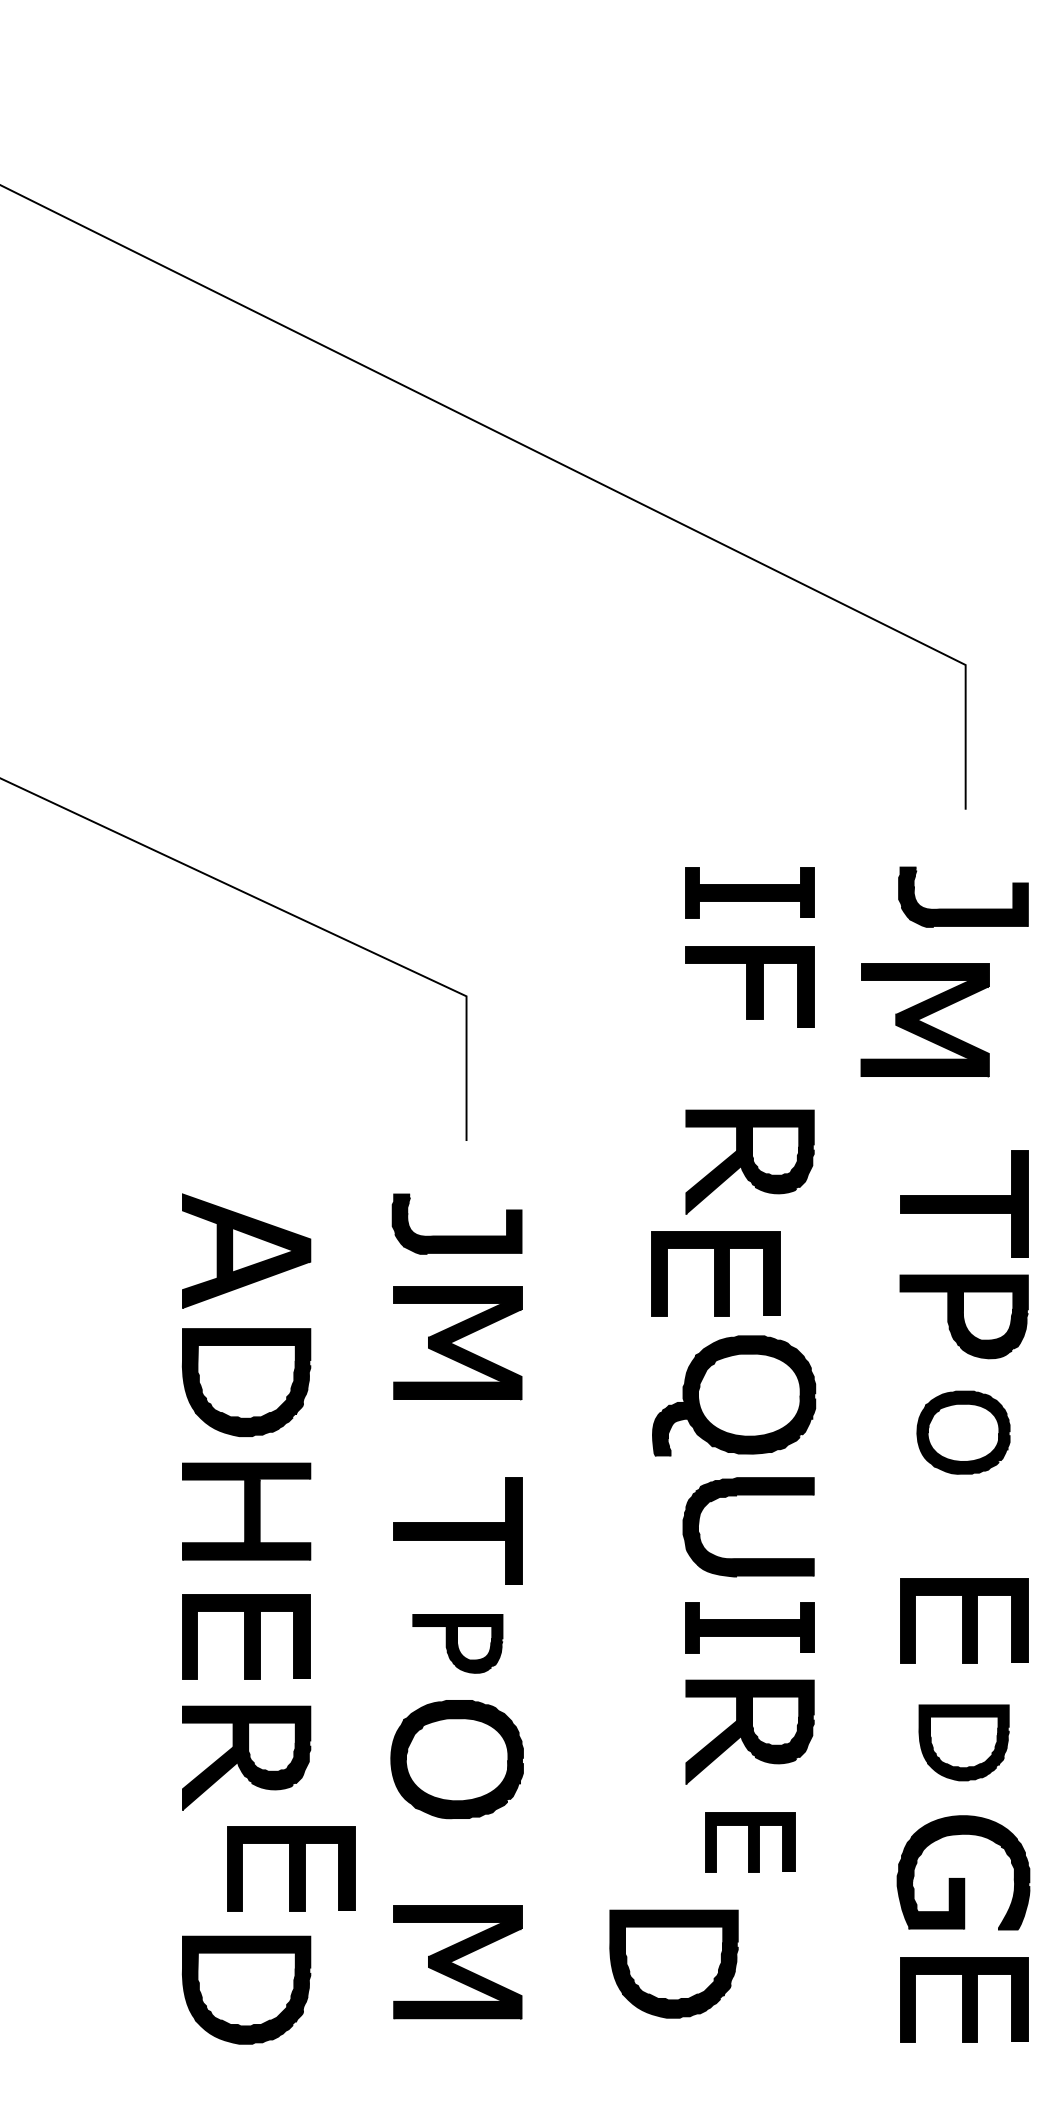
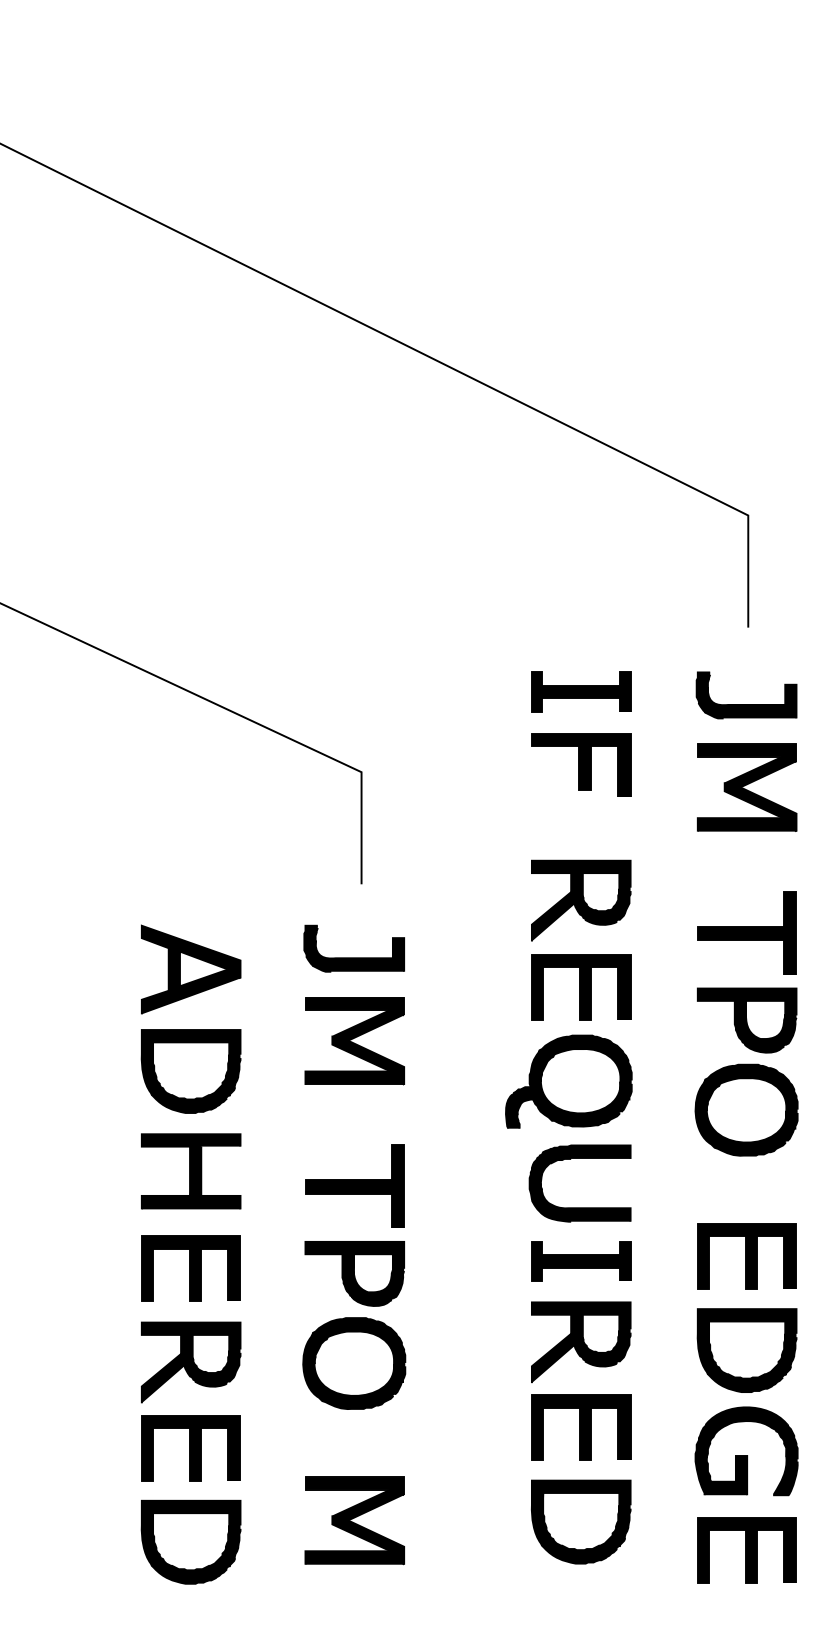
part: (924, 1020) -> (746, 787), moved
part: (715, 1273) -> (580, 986), moved
part: (963, 1432) -> (746, 1110), size x1.43
part: (457, 1643) -> (354, 1273), size x1.43
part: (963, 1742) -> (746, 1350), size x1.43
part: (749, 1842) -> (580, 1427), size x1.43
part: (291, 1868) -> (191, 1447), moved
part: (673, 1963) -> (580, 1521), moved

